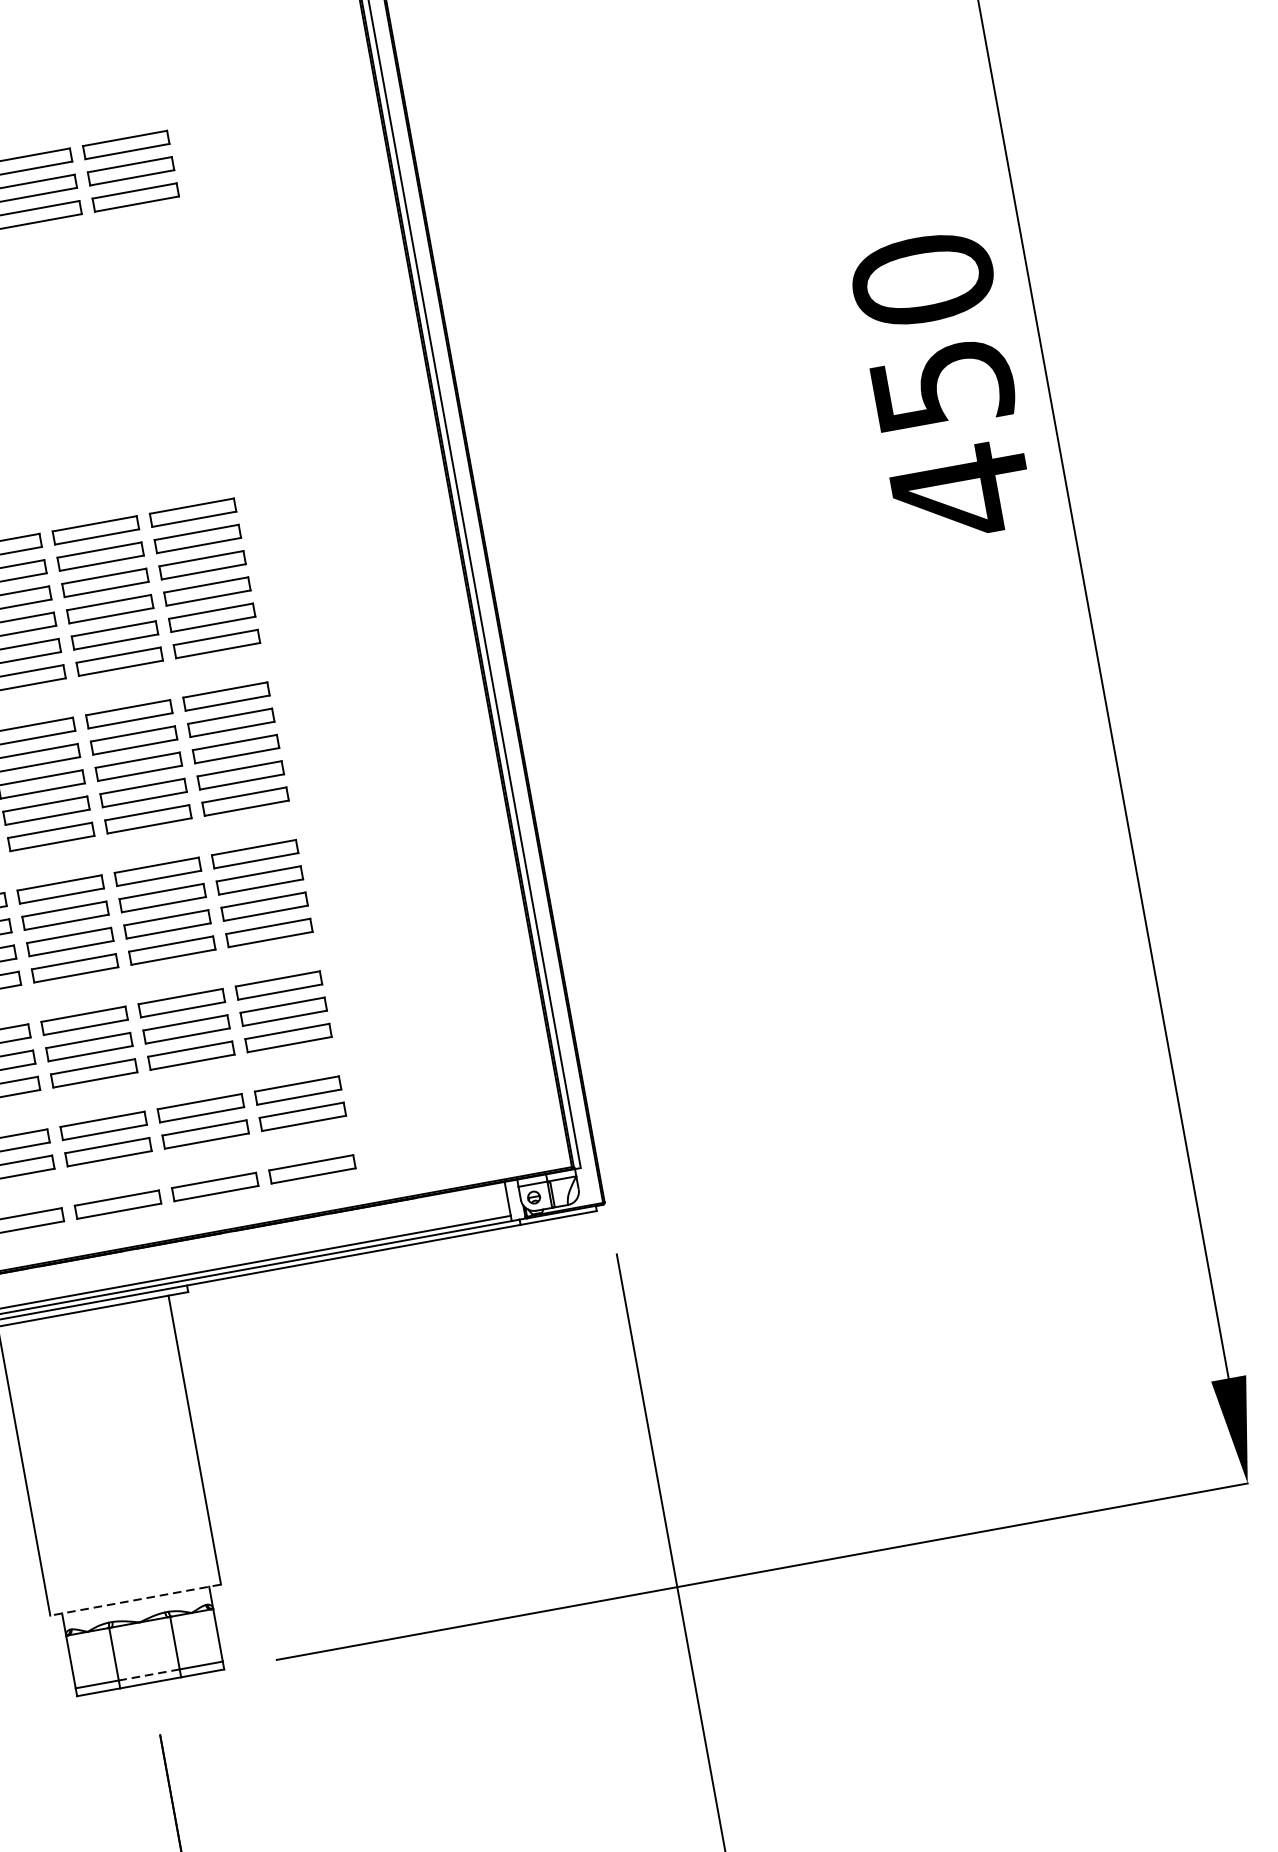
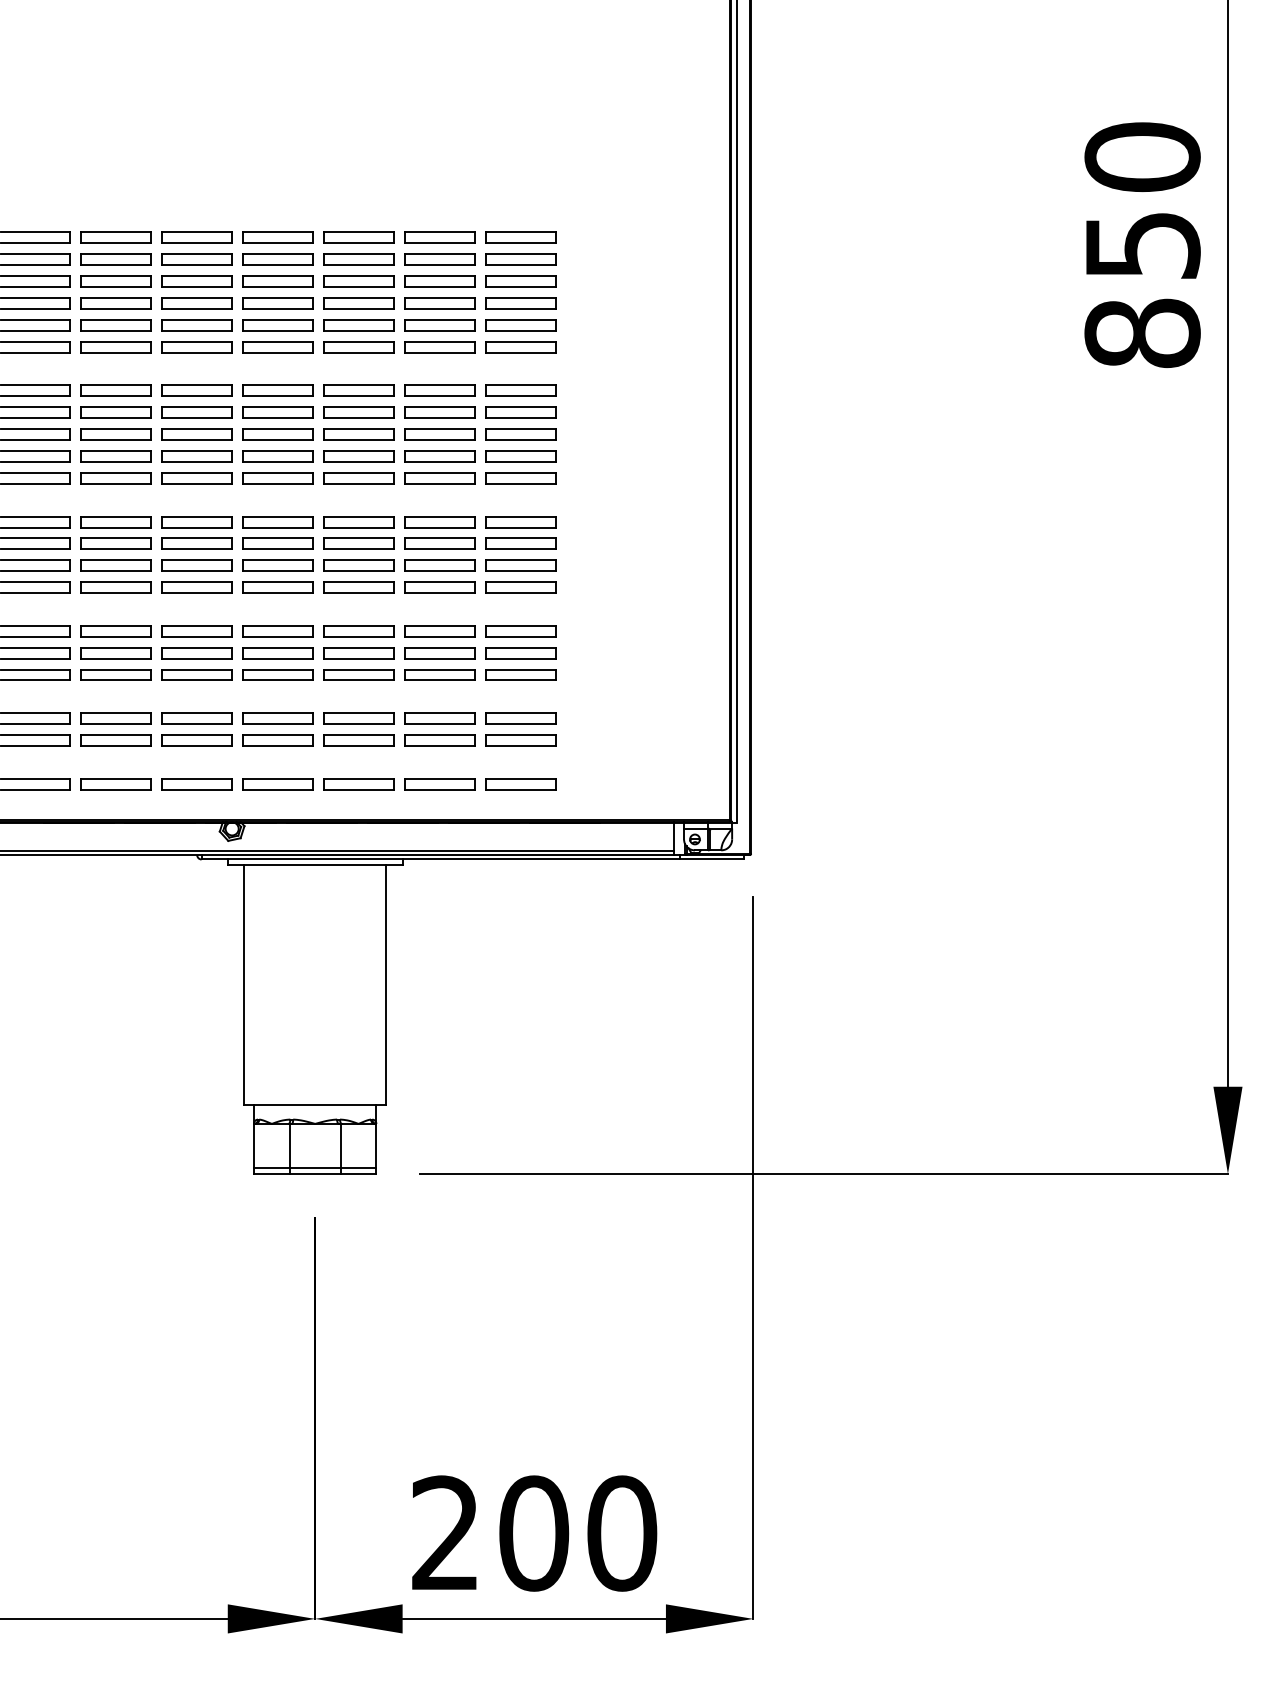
text: (961, 491) -> (1142, 333), 450 -> 850
line: (134, 1600) -> (314, 1105), dashed -> solid
line: (148, 1674) -> (314, 1167), dashed -> solid

